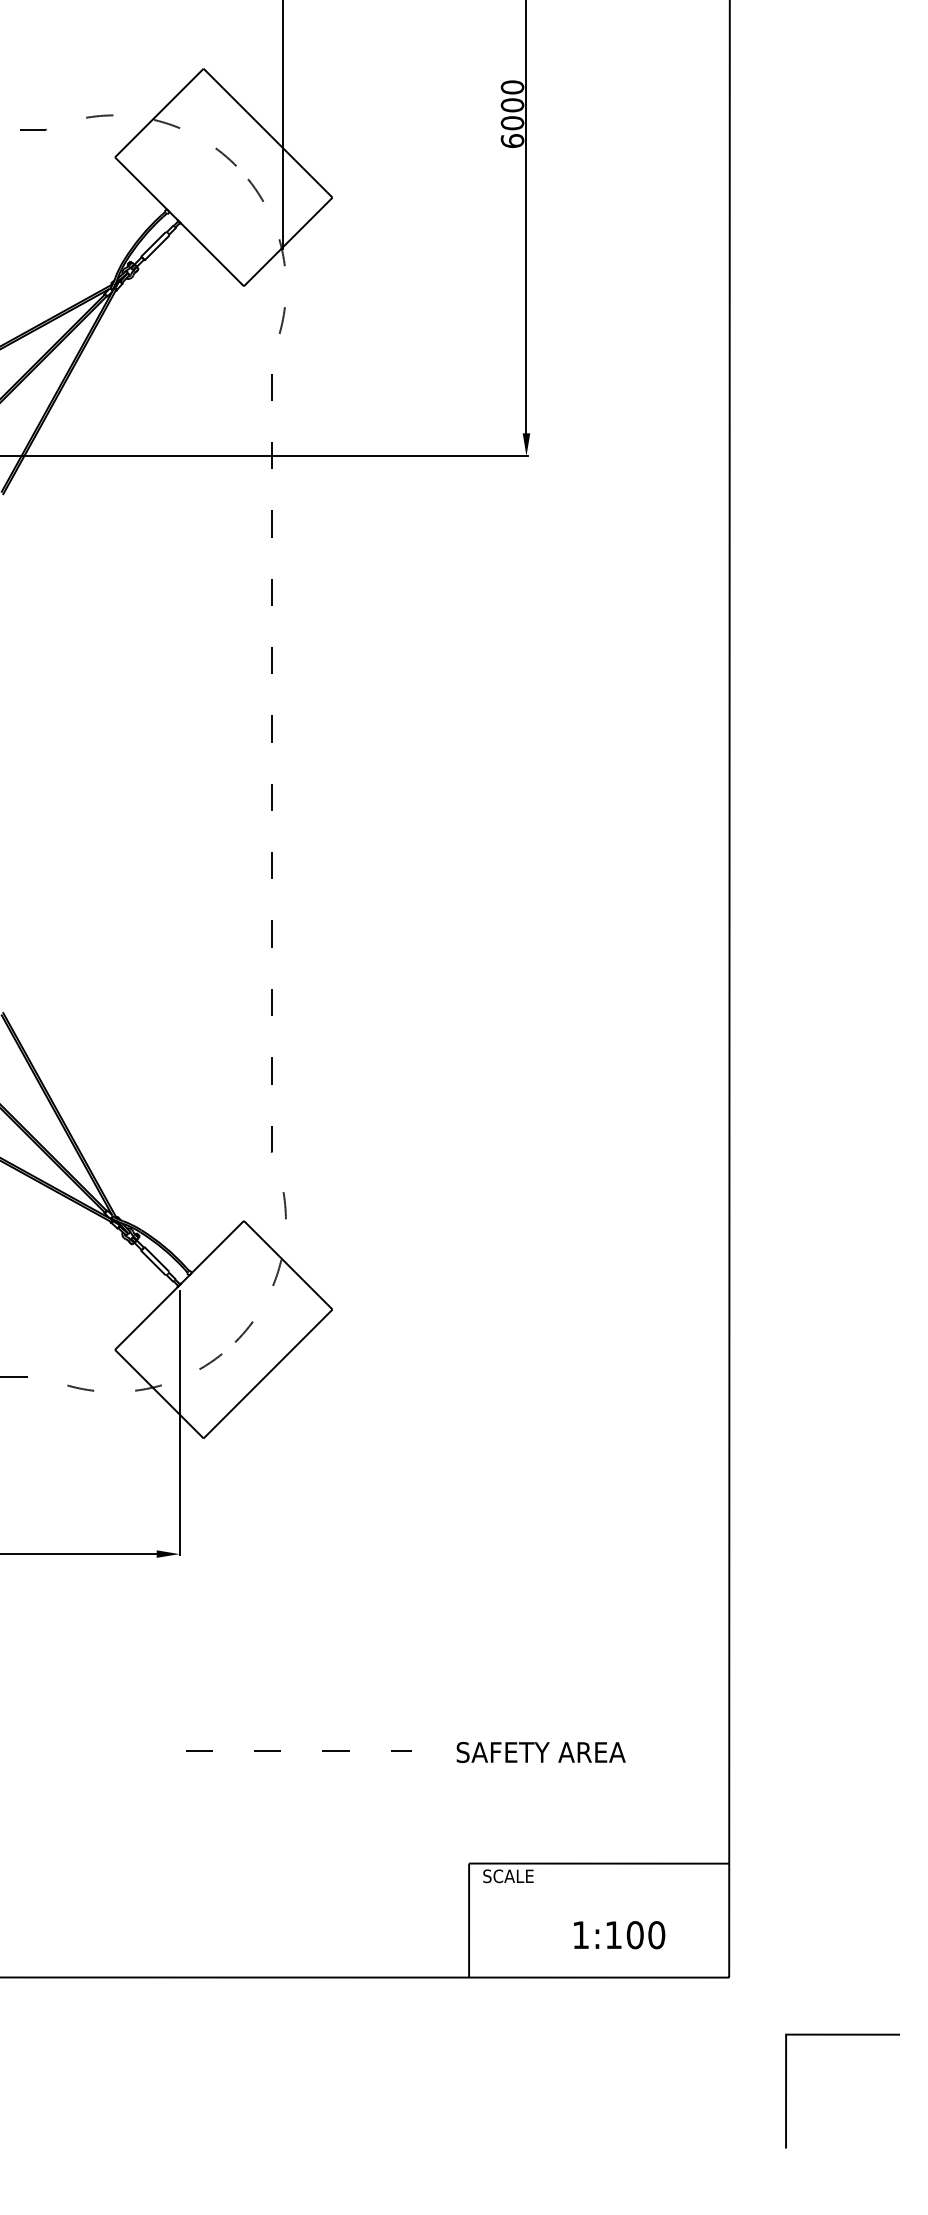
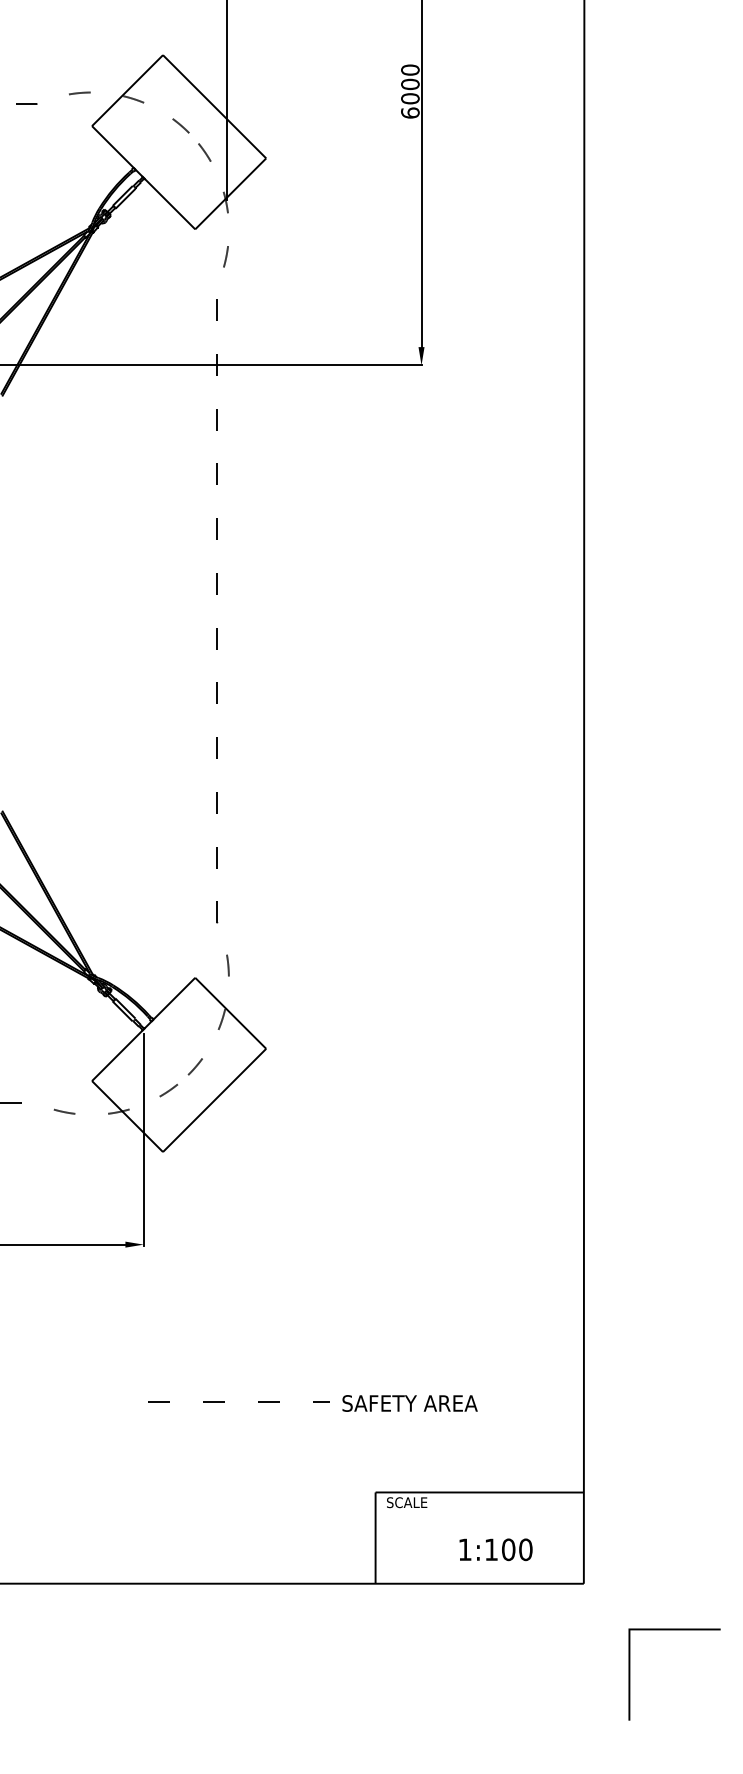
text: (540, 1752) -> (409, 1403), moved

